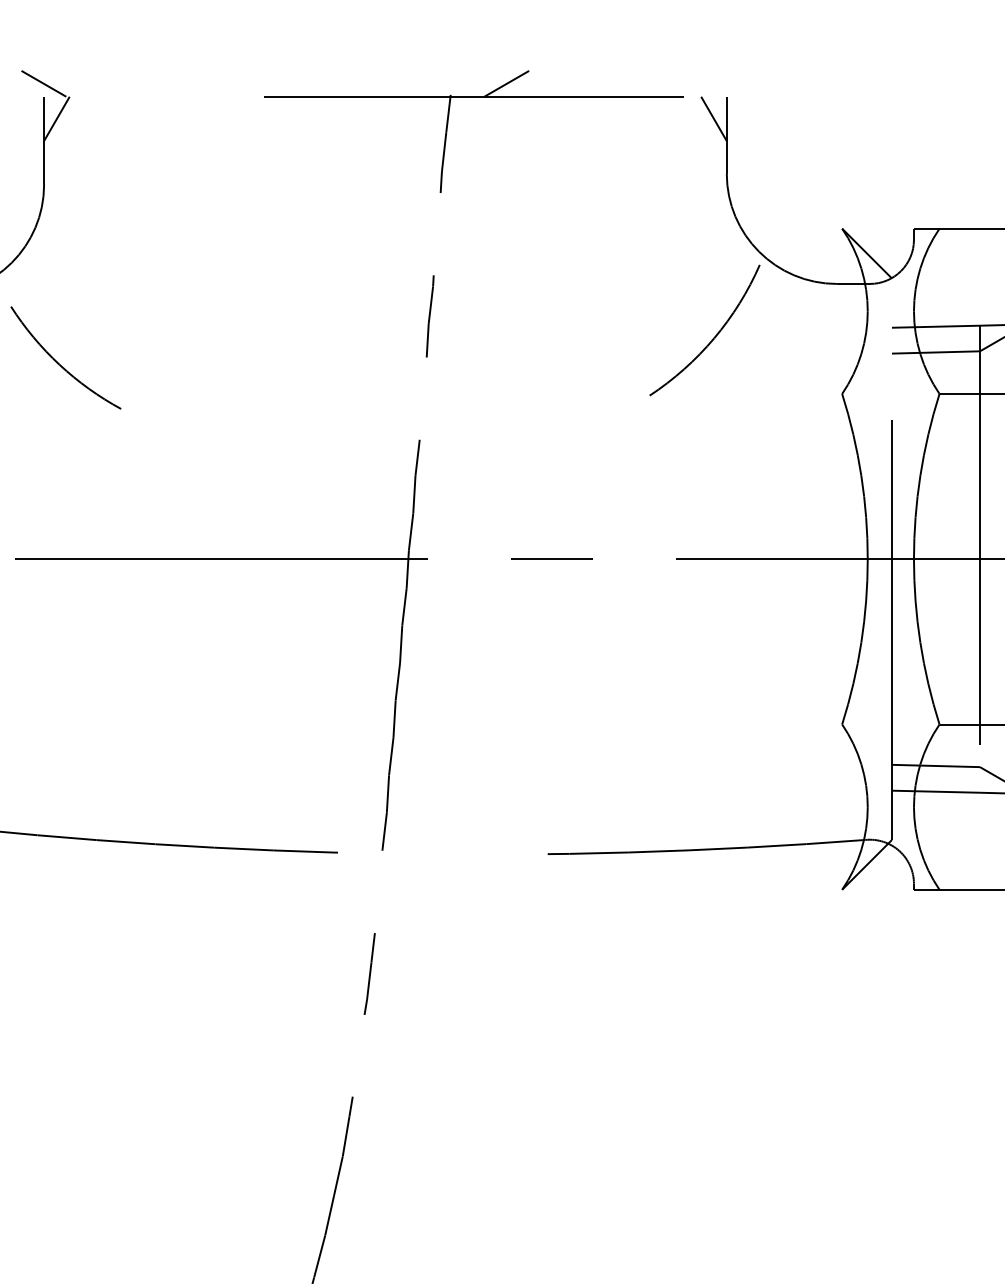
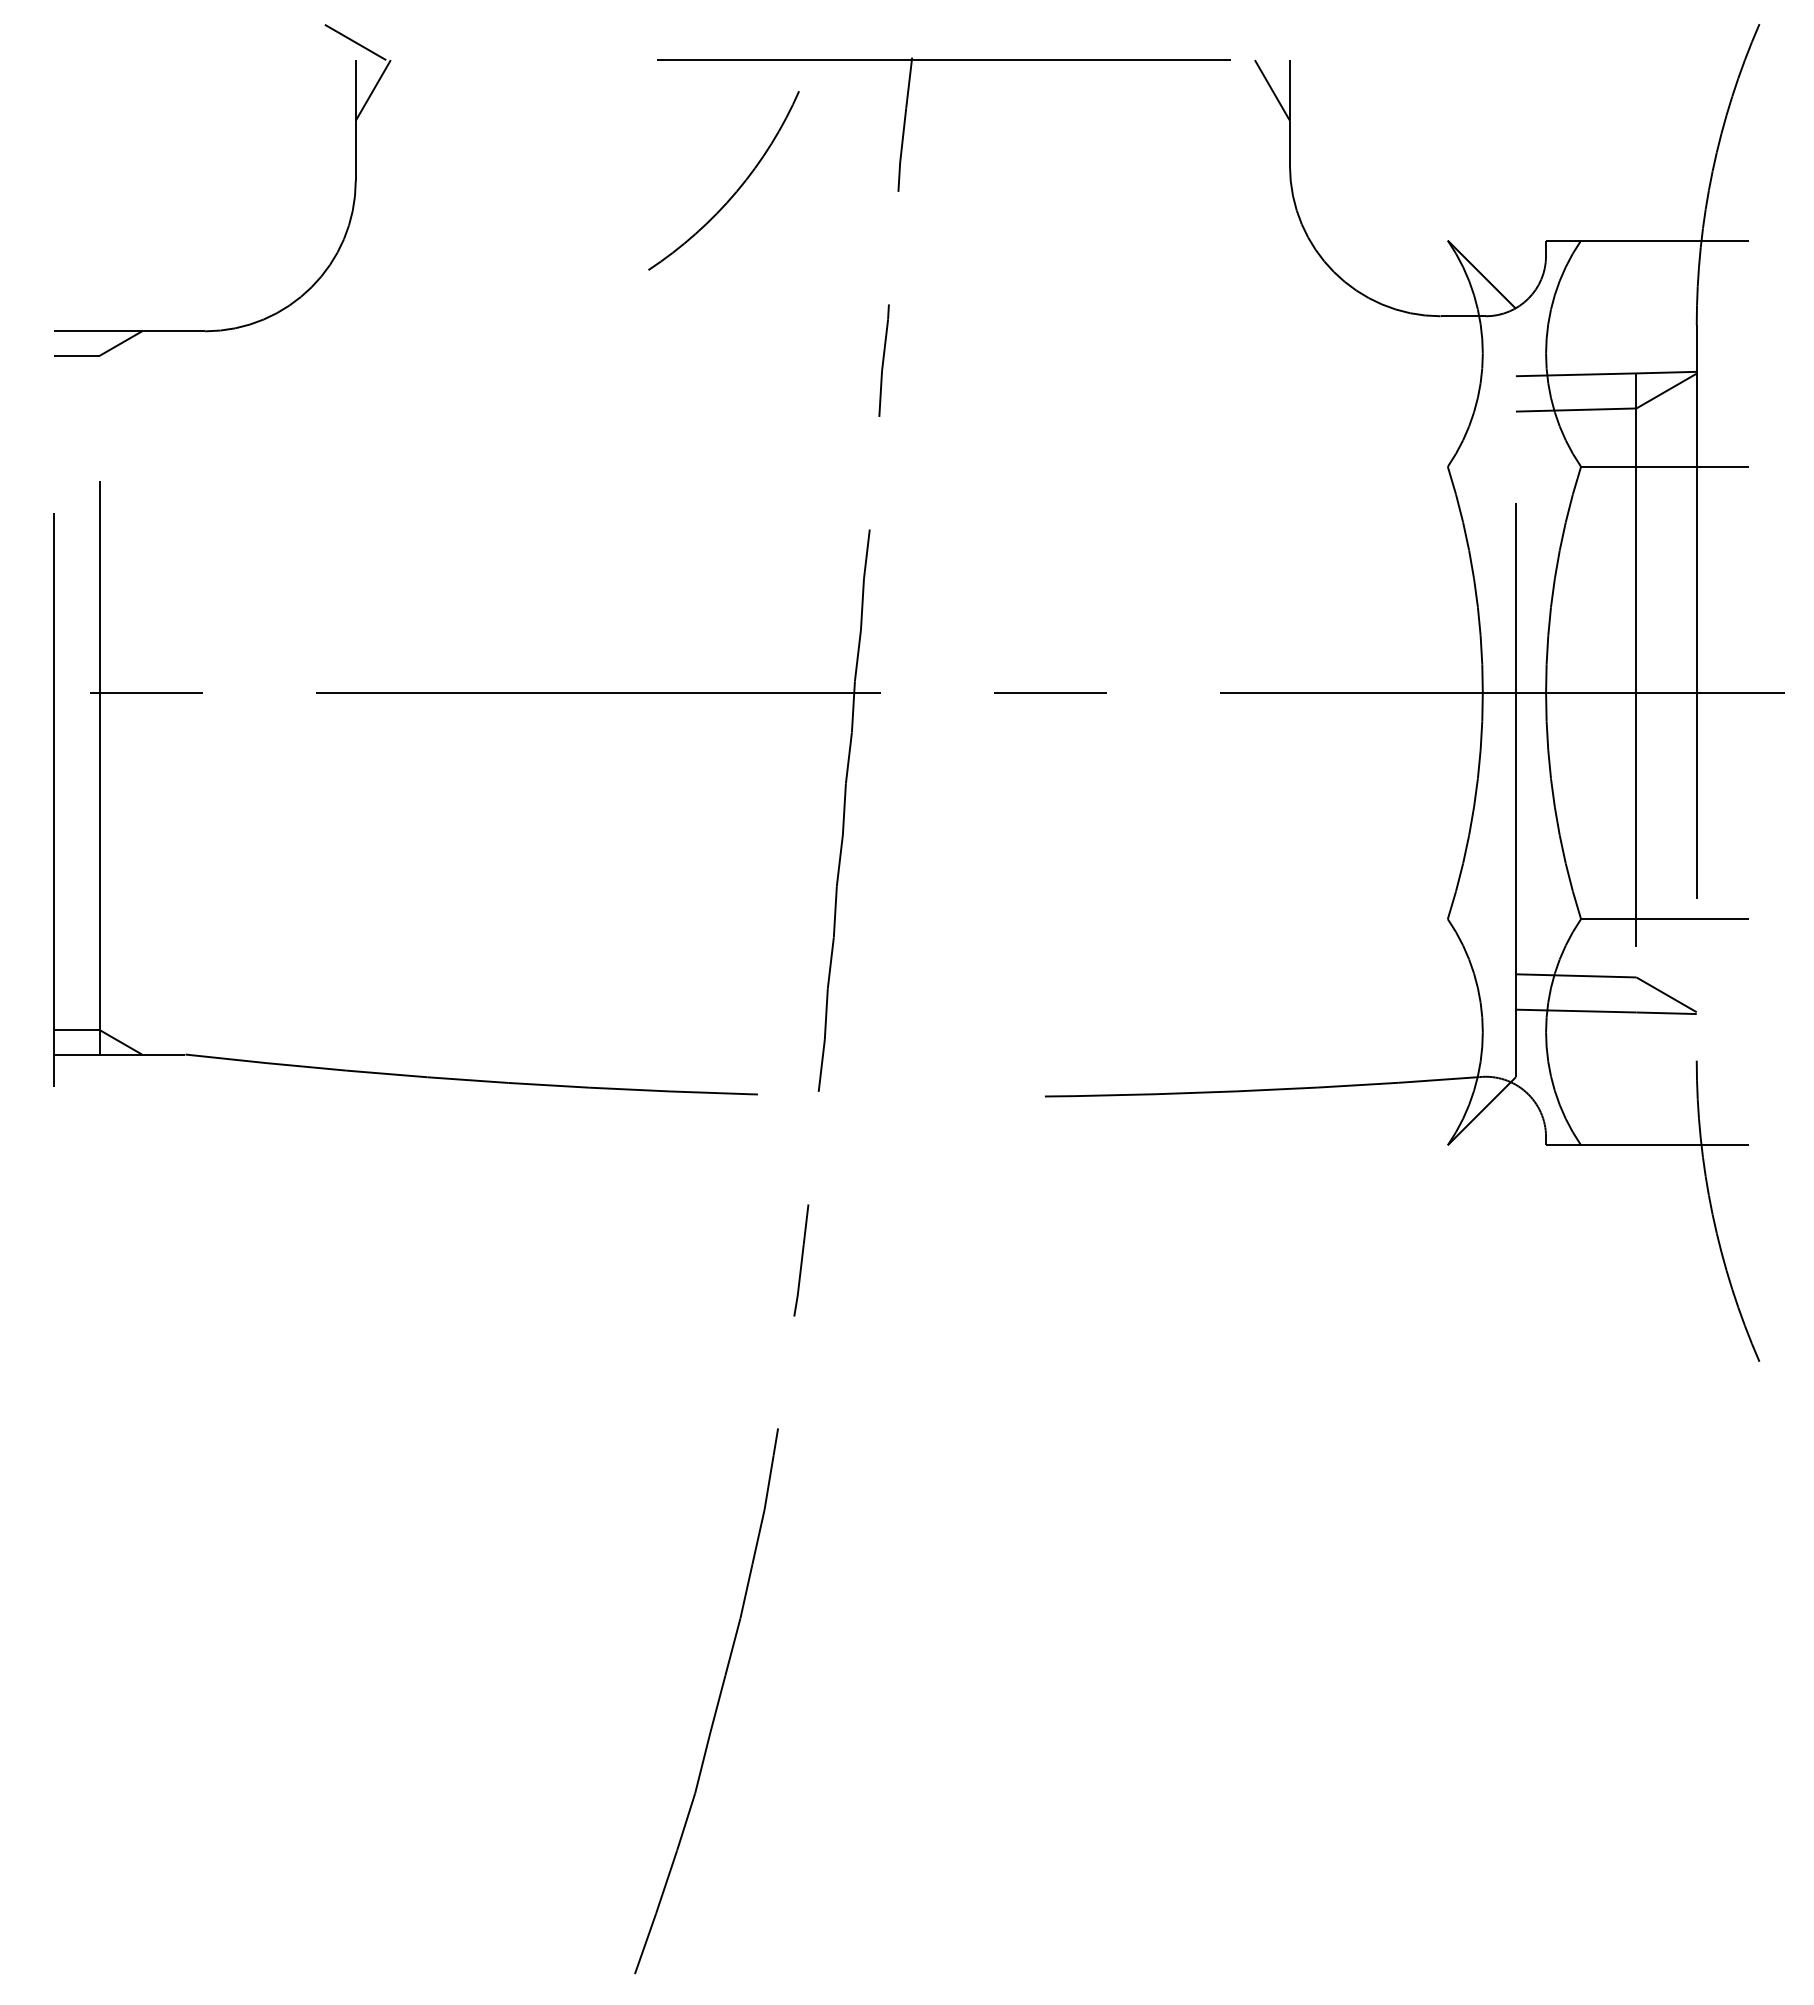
line: (506, 83) -> (988, 42), removed
arc: (713, 338) -> (735, 191), moved
arc: (60, 364) -> (378, 426), removed

